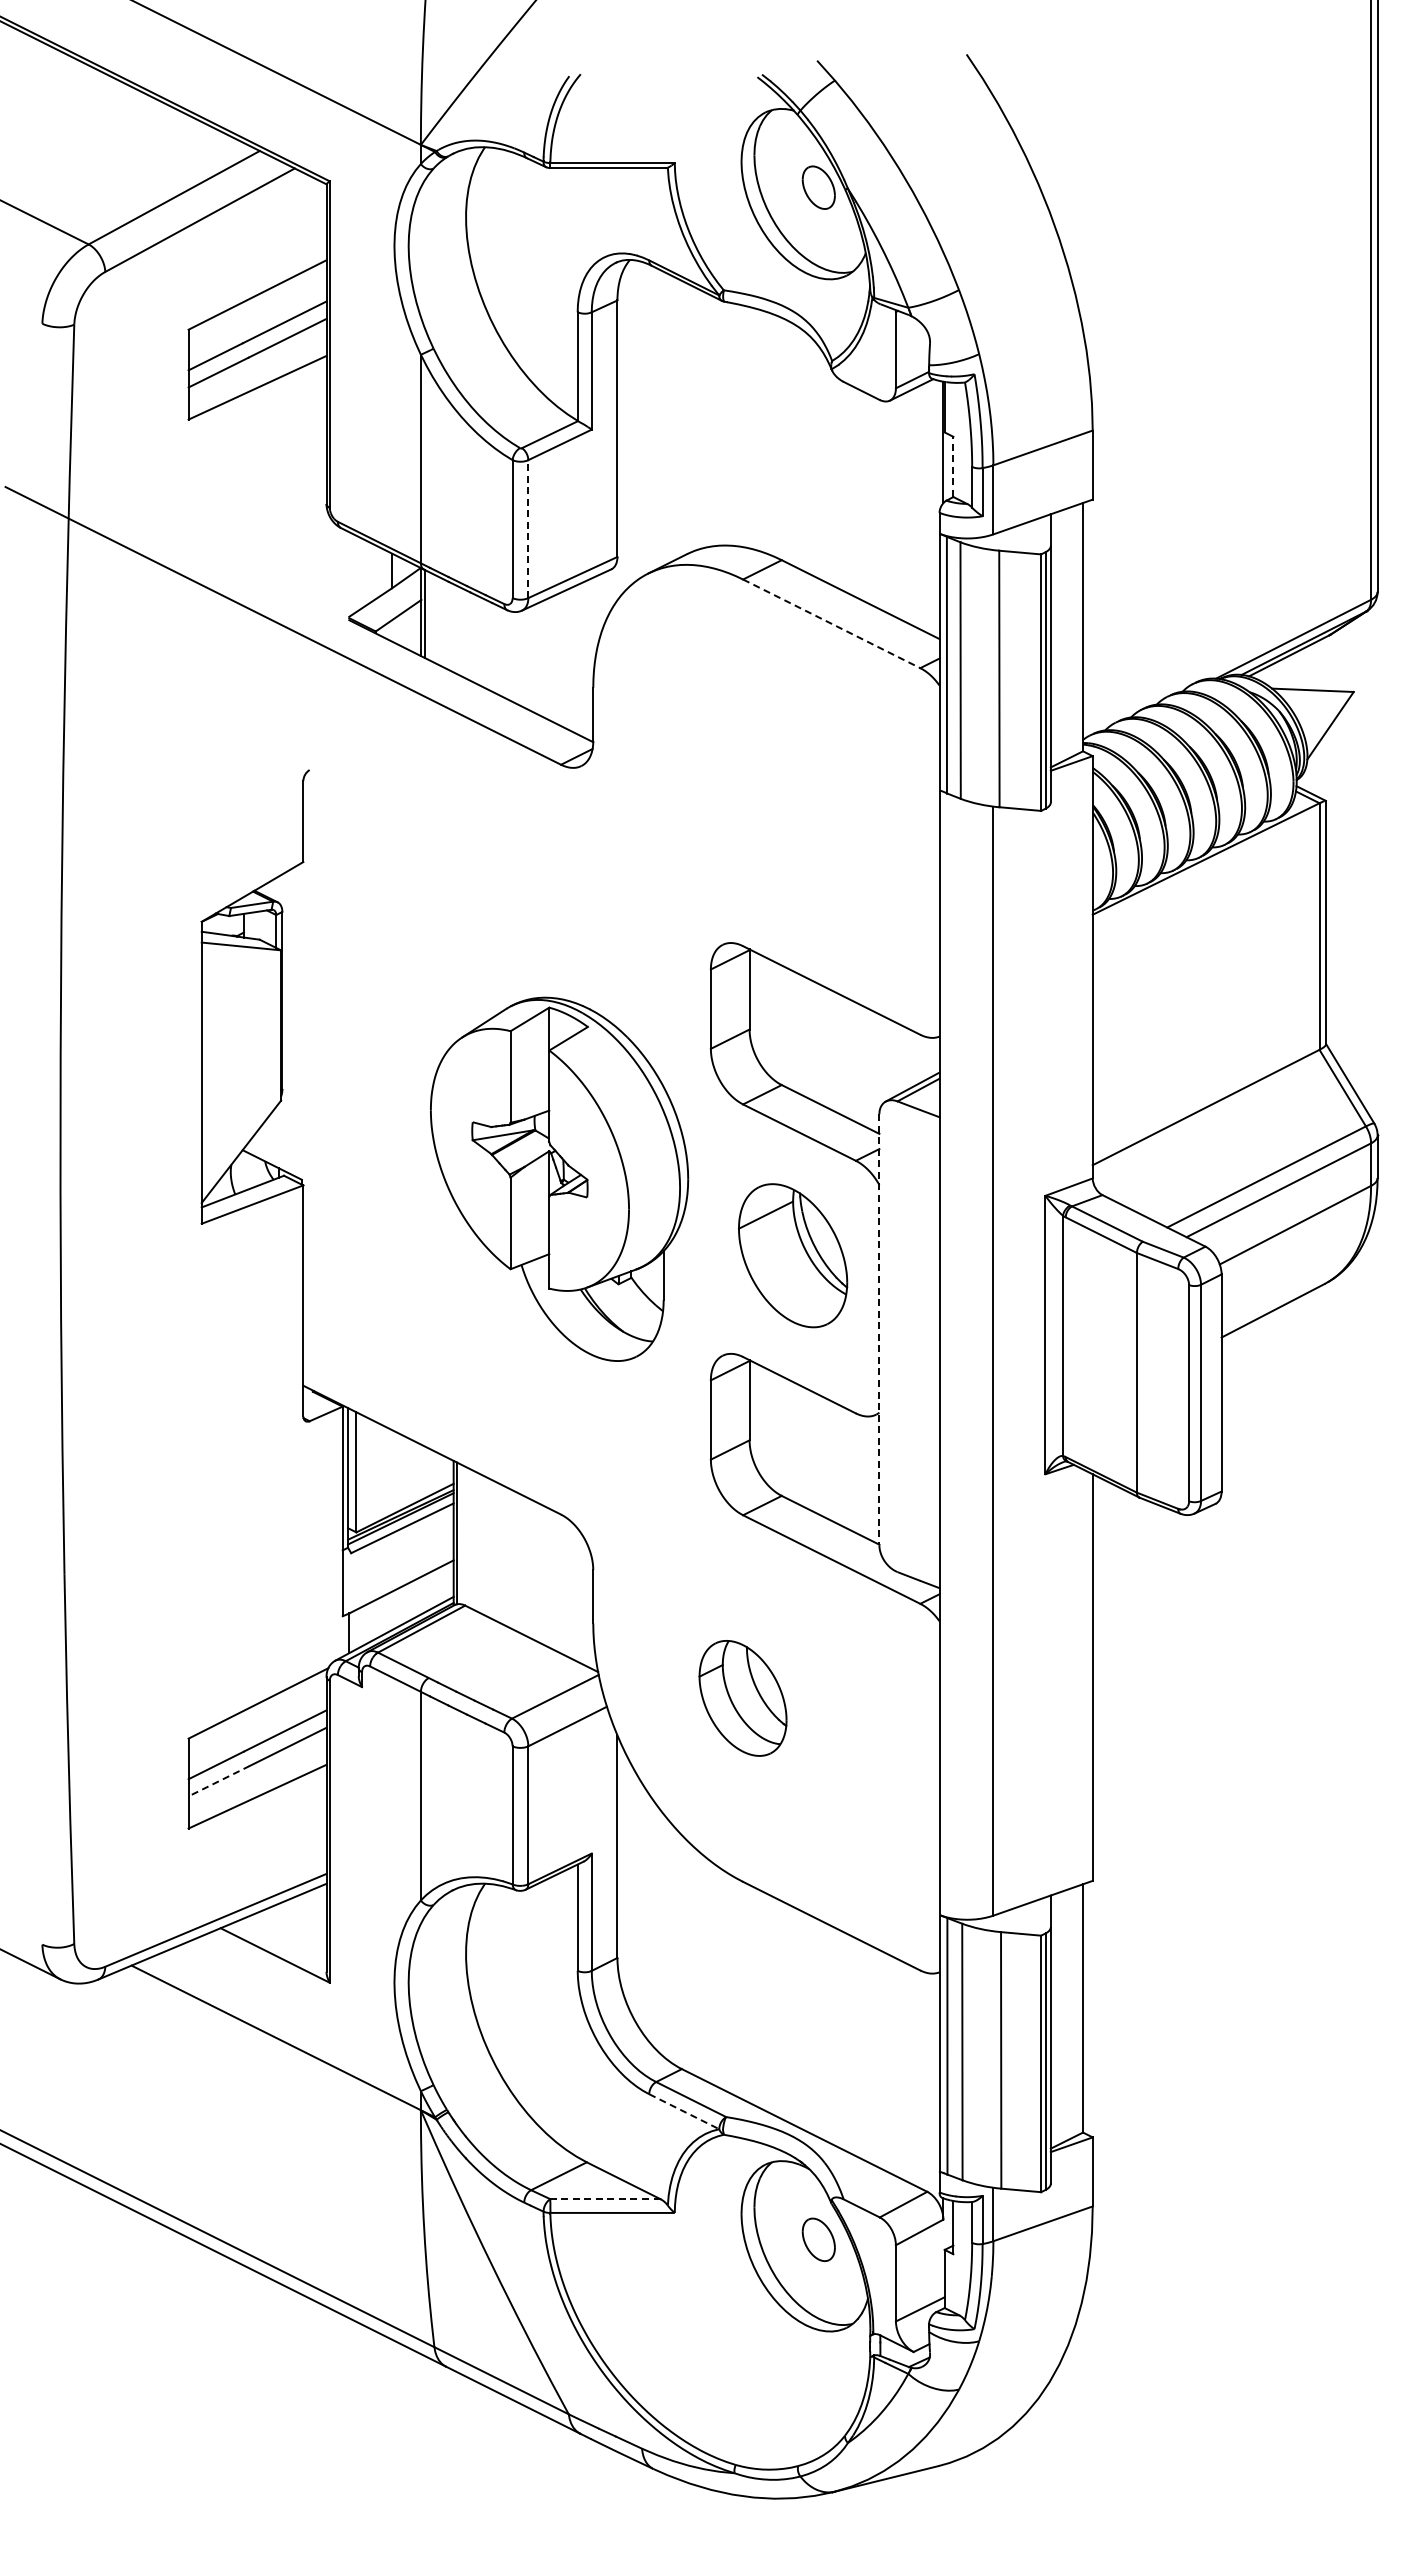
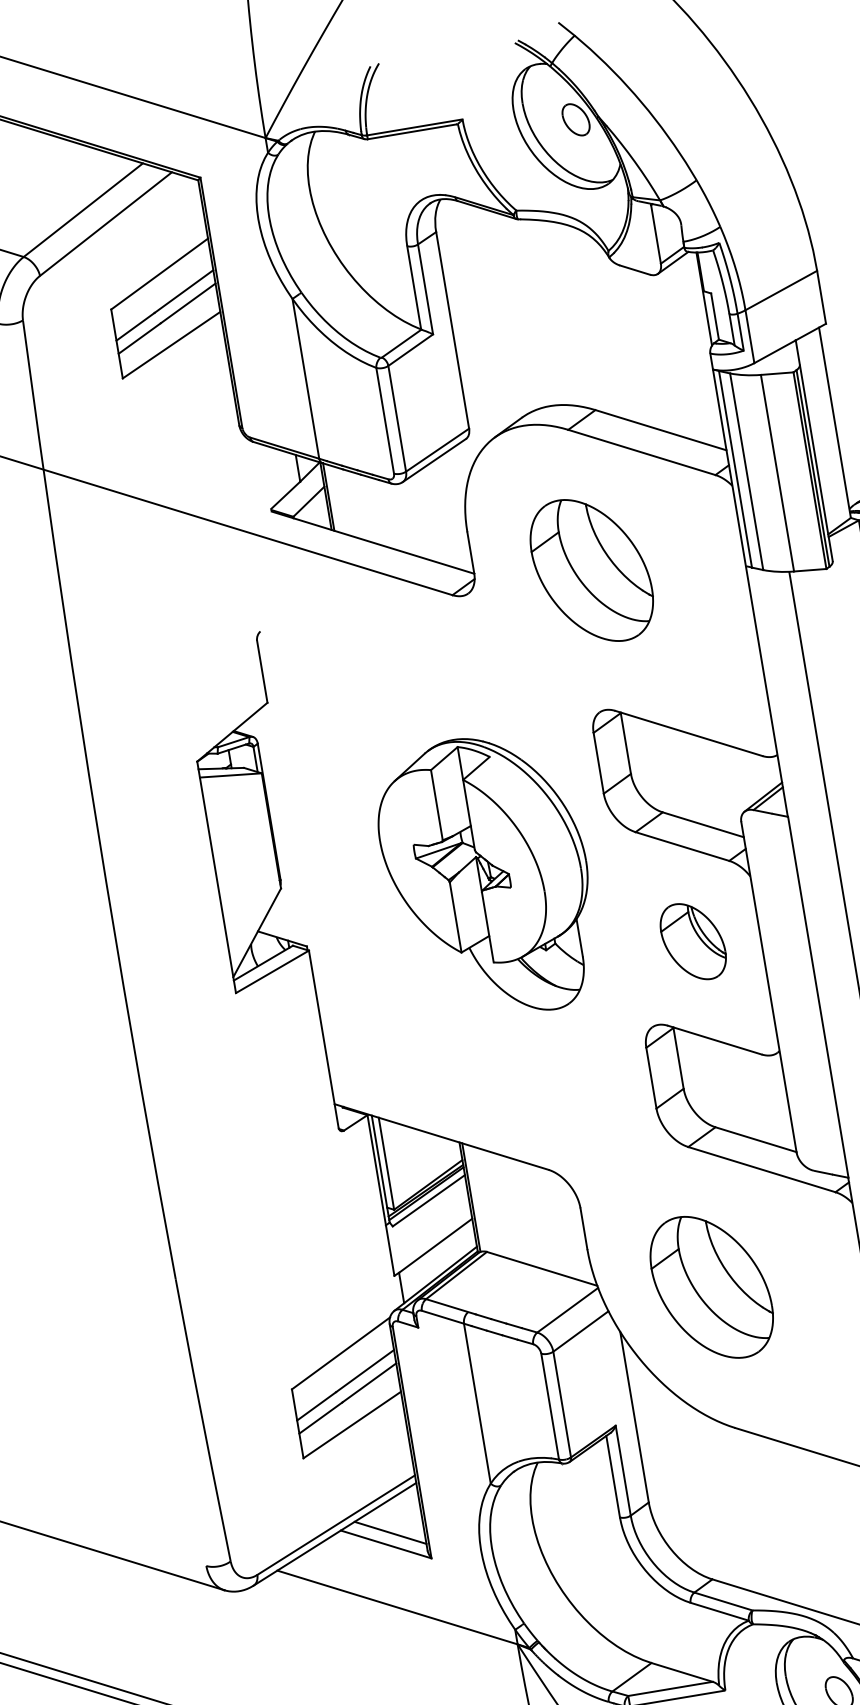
line: (953, 466) -> (715, 316), dashed -> solid
line: (528, 529) -> (397, 419), dashed -> solid
line: (832, 624) -> (642, 452), dashed -> solid
part: (742, 762) -> (591, 570), added
part: (559, 1178) -> (487, 876), moved
part: (792, 1255) -> (692, 941), size x0.71
line: (879, 1329) -> (769, 987), dashed -> solid
part: (742, 1698) -> (711, 1287), size x1.67
line: (218, 1781) -> (320, 1418), dashed -> solid
line: (283, 1941) -> (390, 1532), added
line: (684, 2111) -> (719, 1611), dashed -> solid
line: (604, 2199) -> (669, 1689), dashed -> solid

